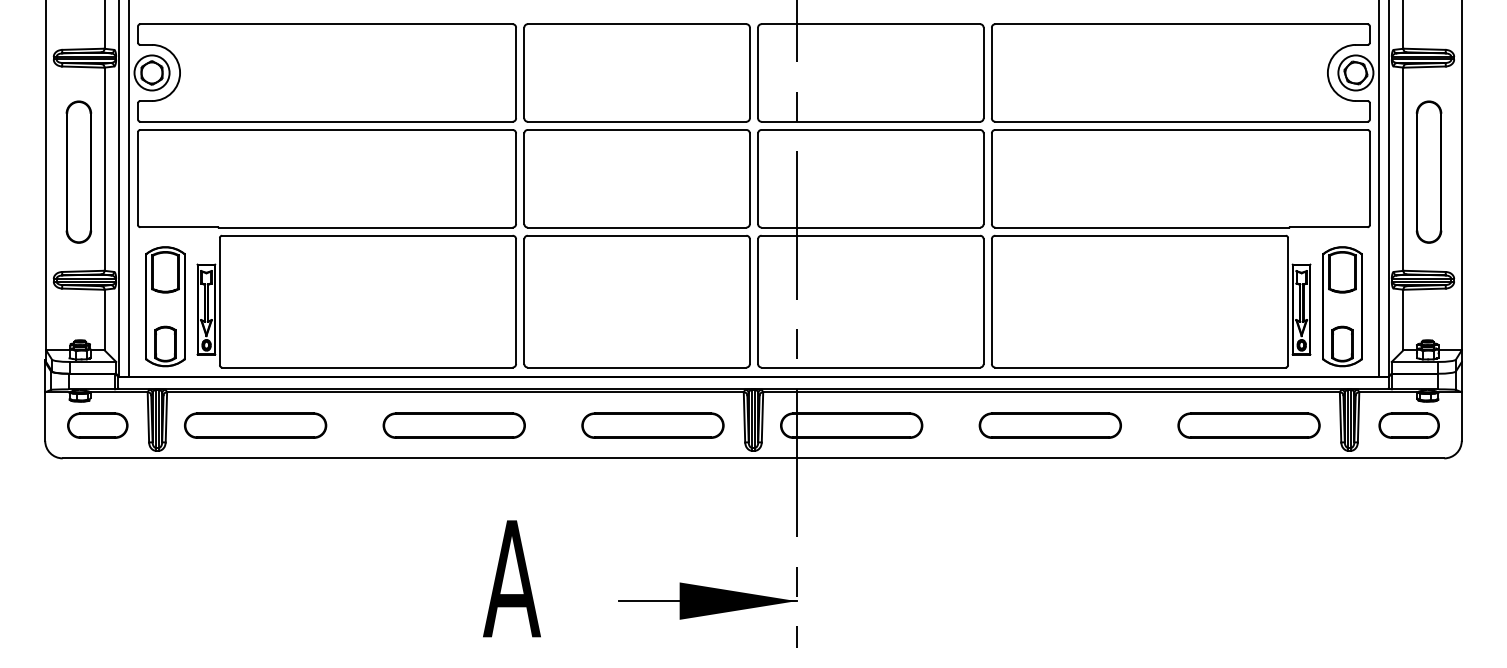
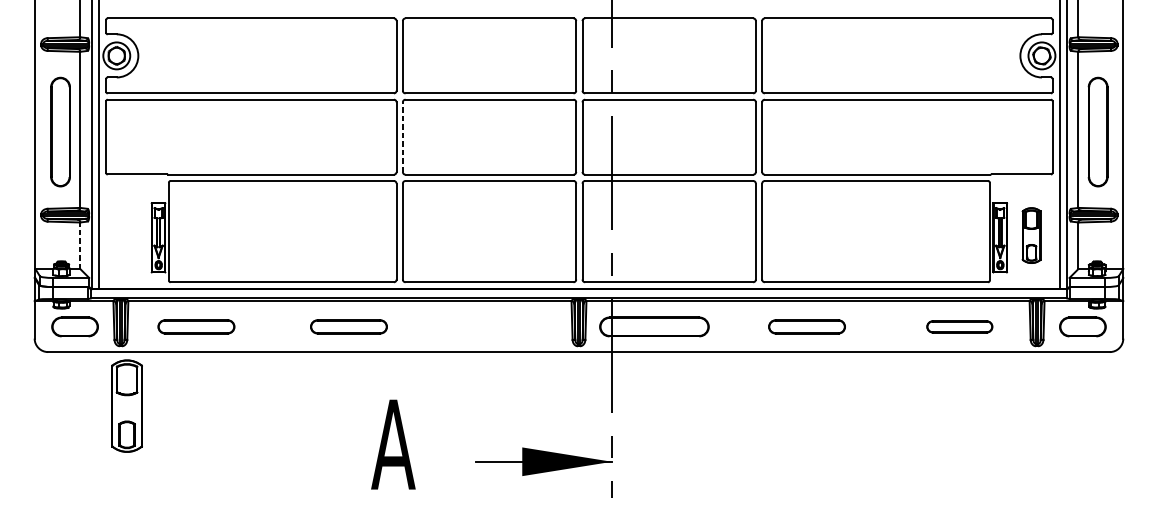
line: (524, 178) -> (403, 136), solid -> dashed
part: (165, 306) -> (127, 405), moved
part: (1342, 306) -> (1031, 235), size x0.6
line: (104, 319) -> (80, 245), solid -> dashed
part: (255, 425) -> (196, 326), size x0.7
part: (453, 425) -> (348, 326), size x0.7
part: (652, 425) -> (501, 326), removed
part: (1049, 425) -> (806, 326), size x0.7
part: (1248, 425) -> (959, 326), size x0.6

